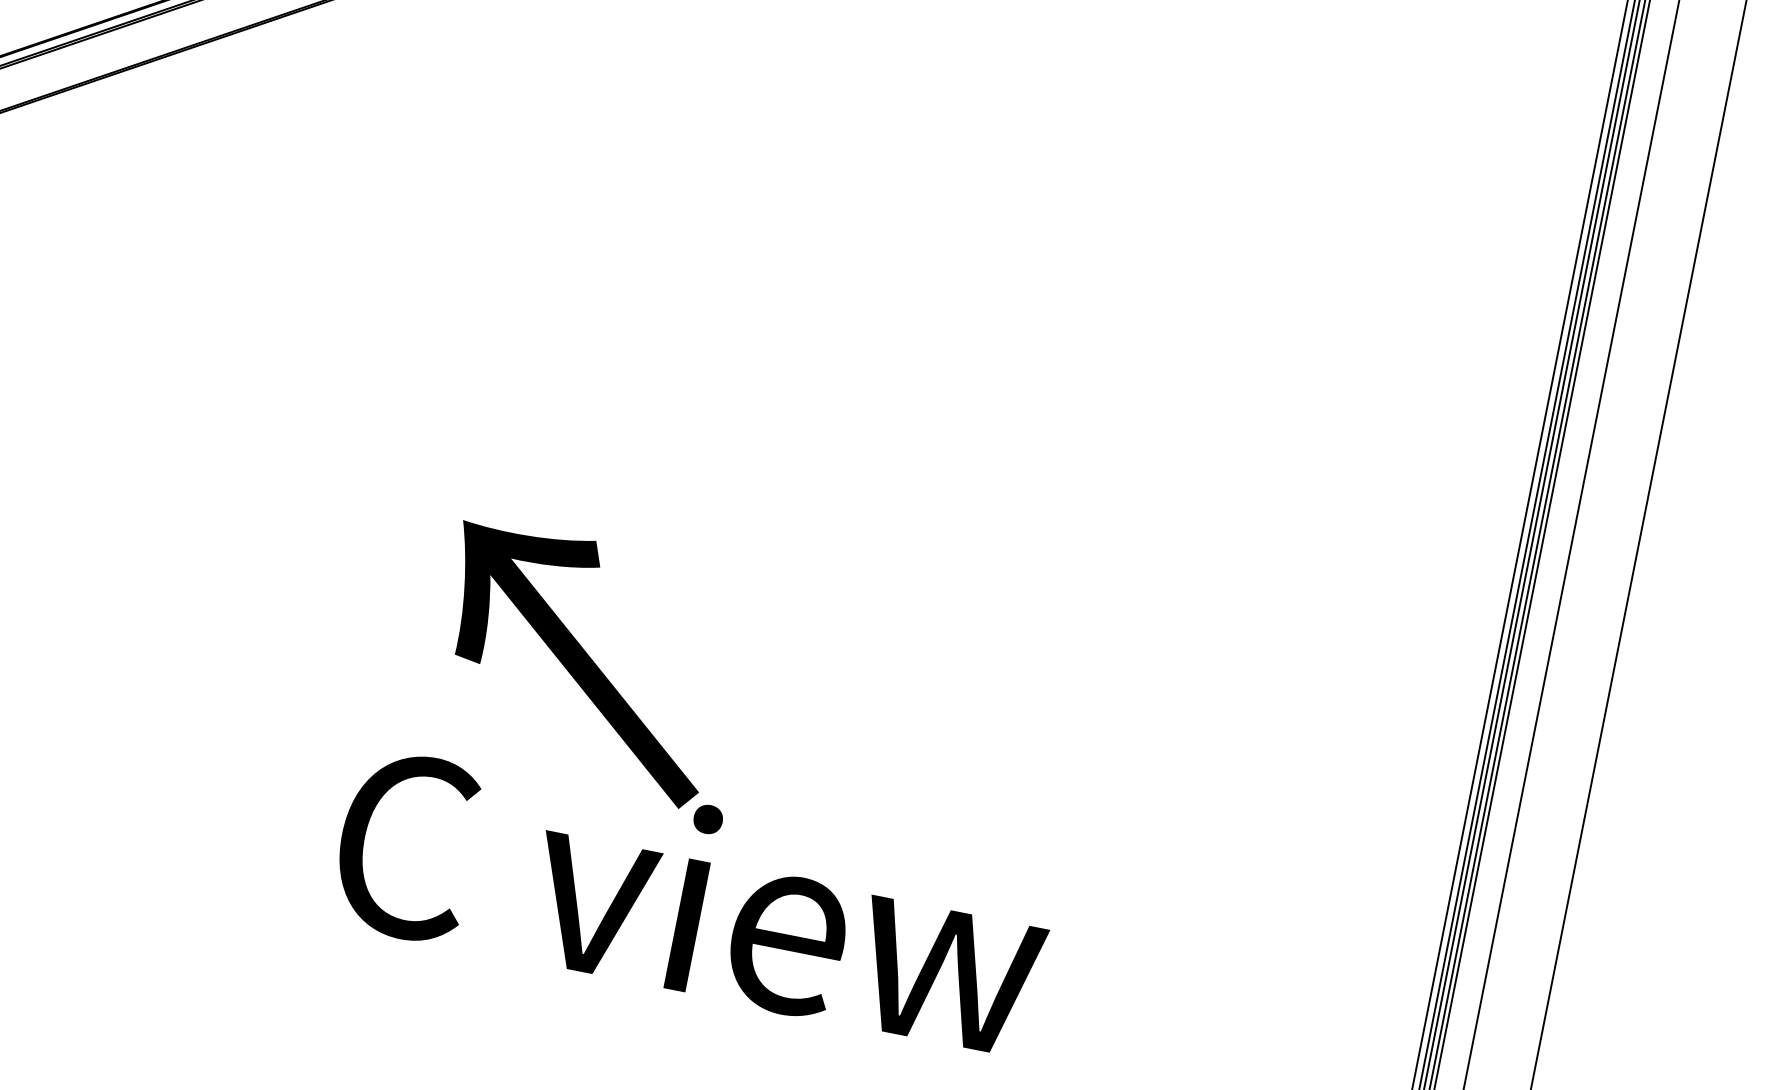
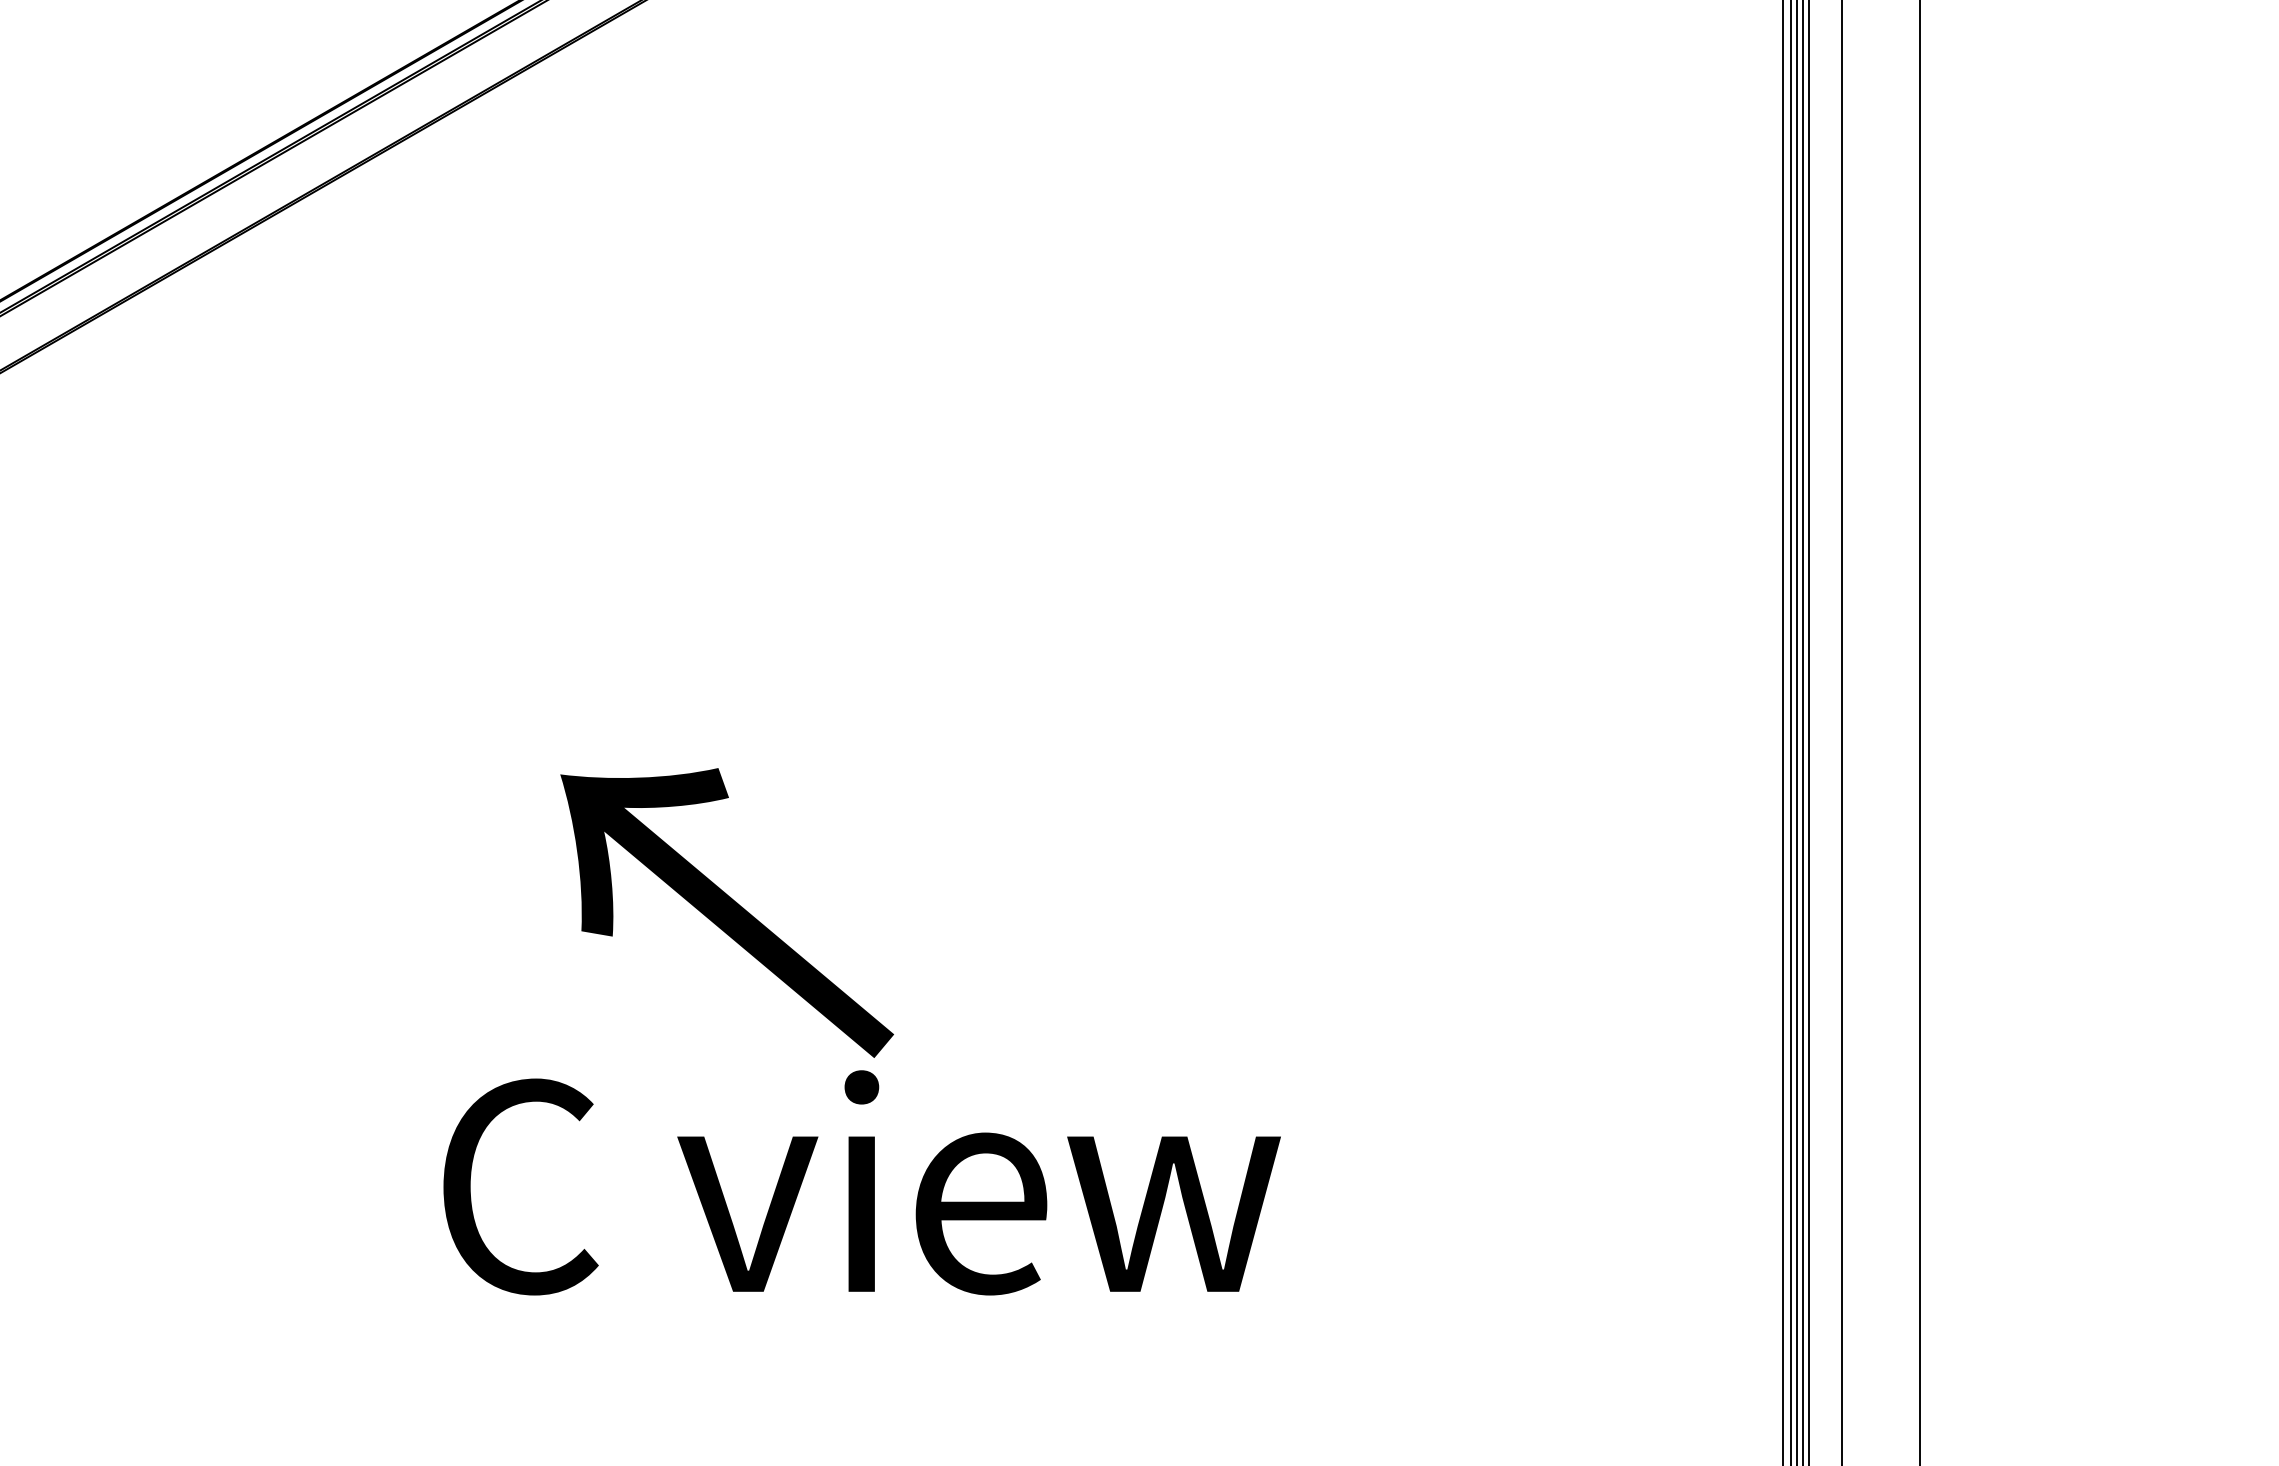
text: (692, 898) -> (861, 1182), moved

